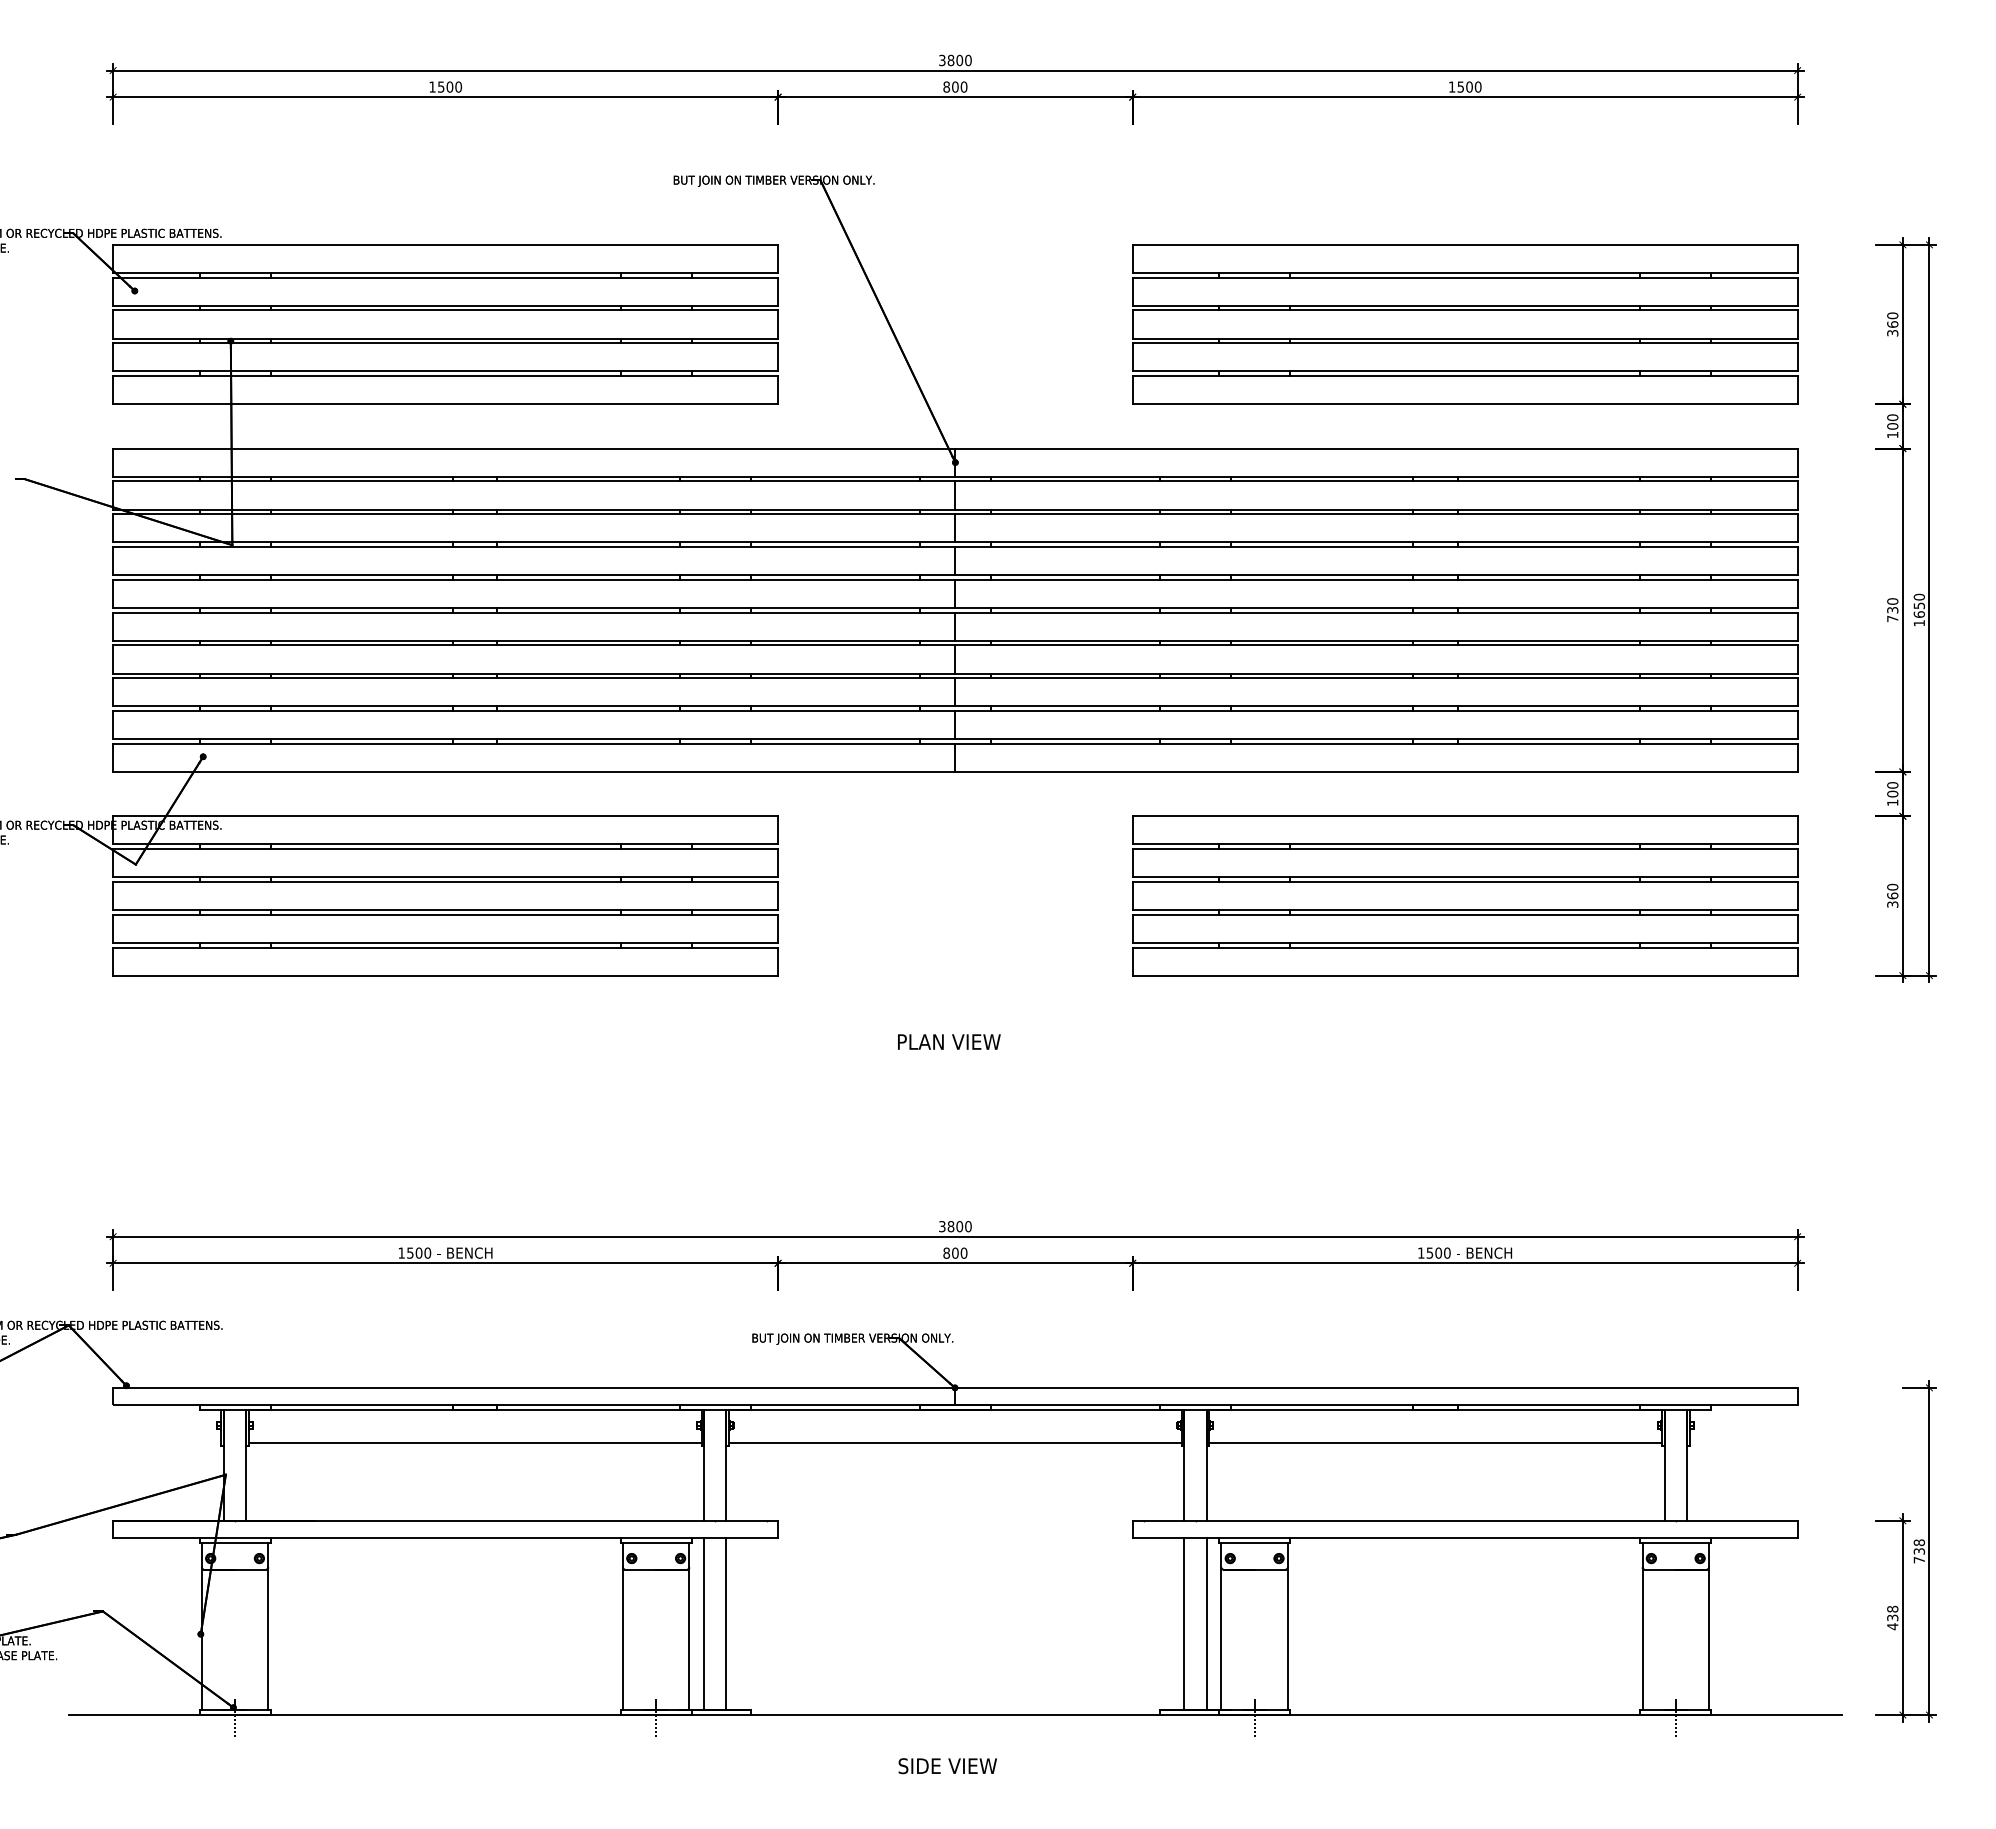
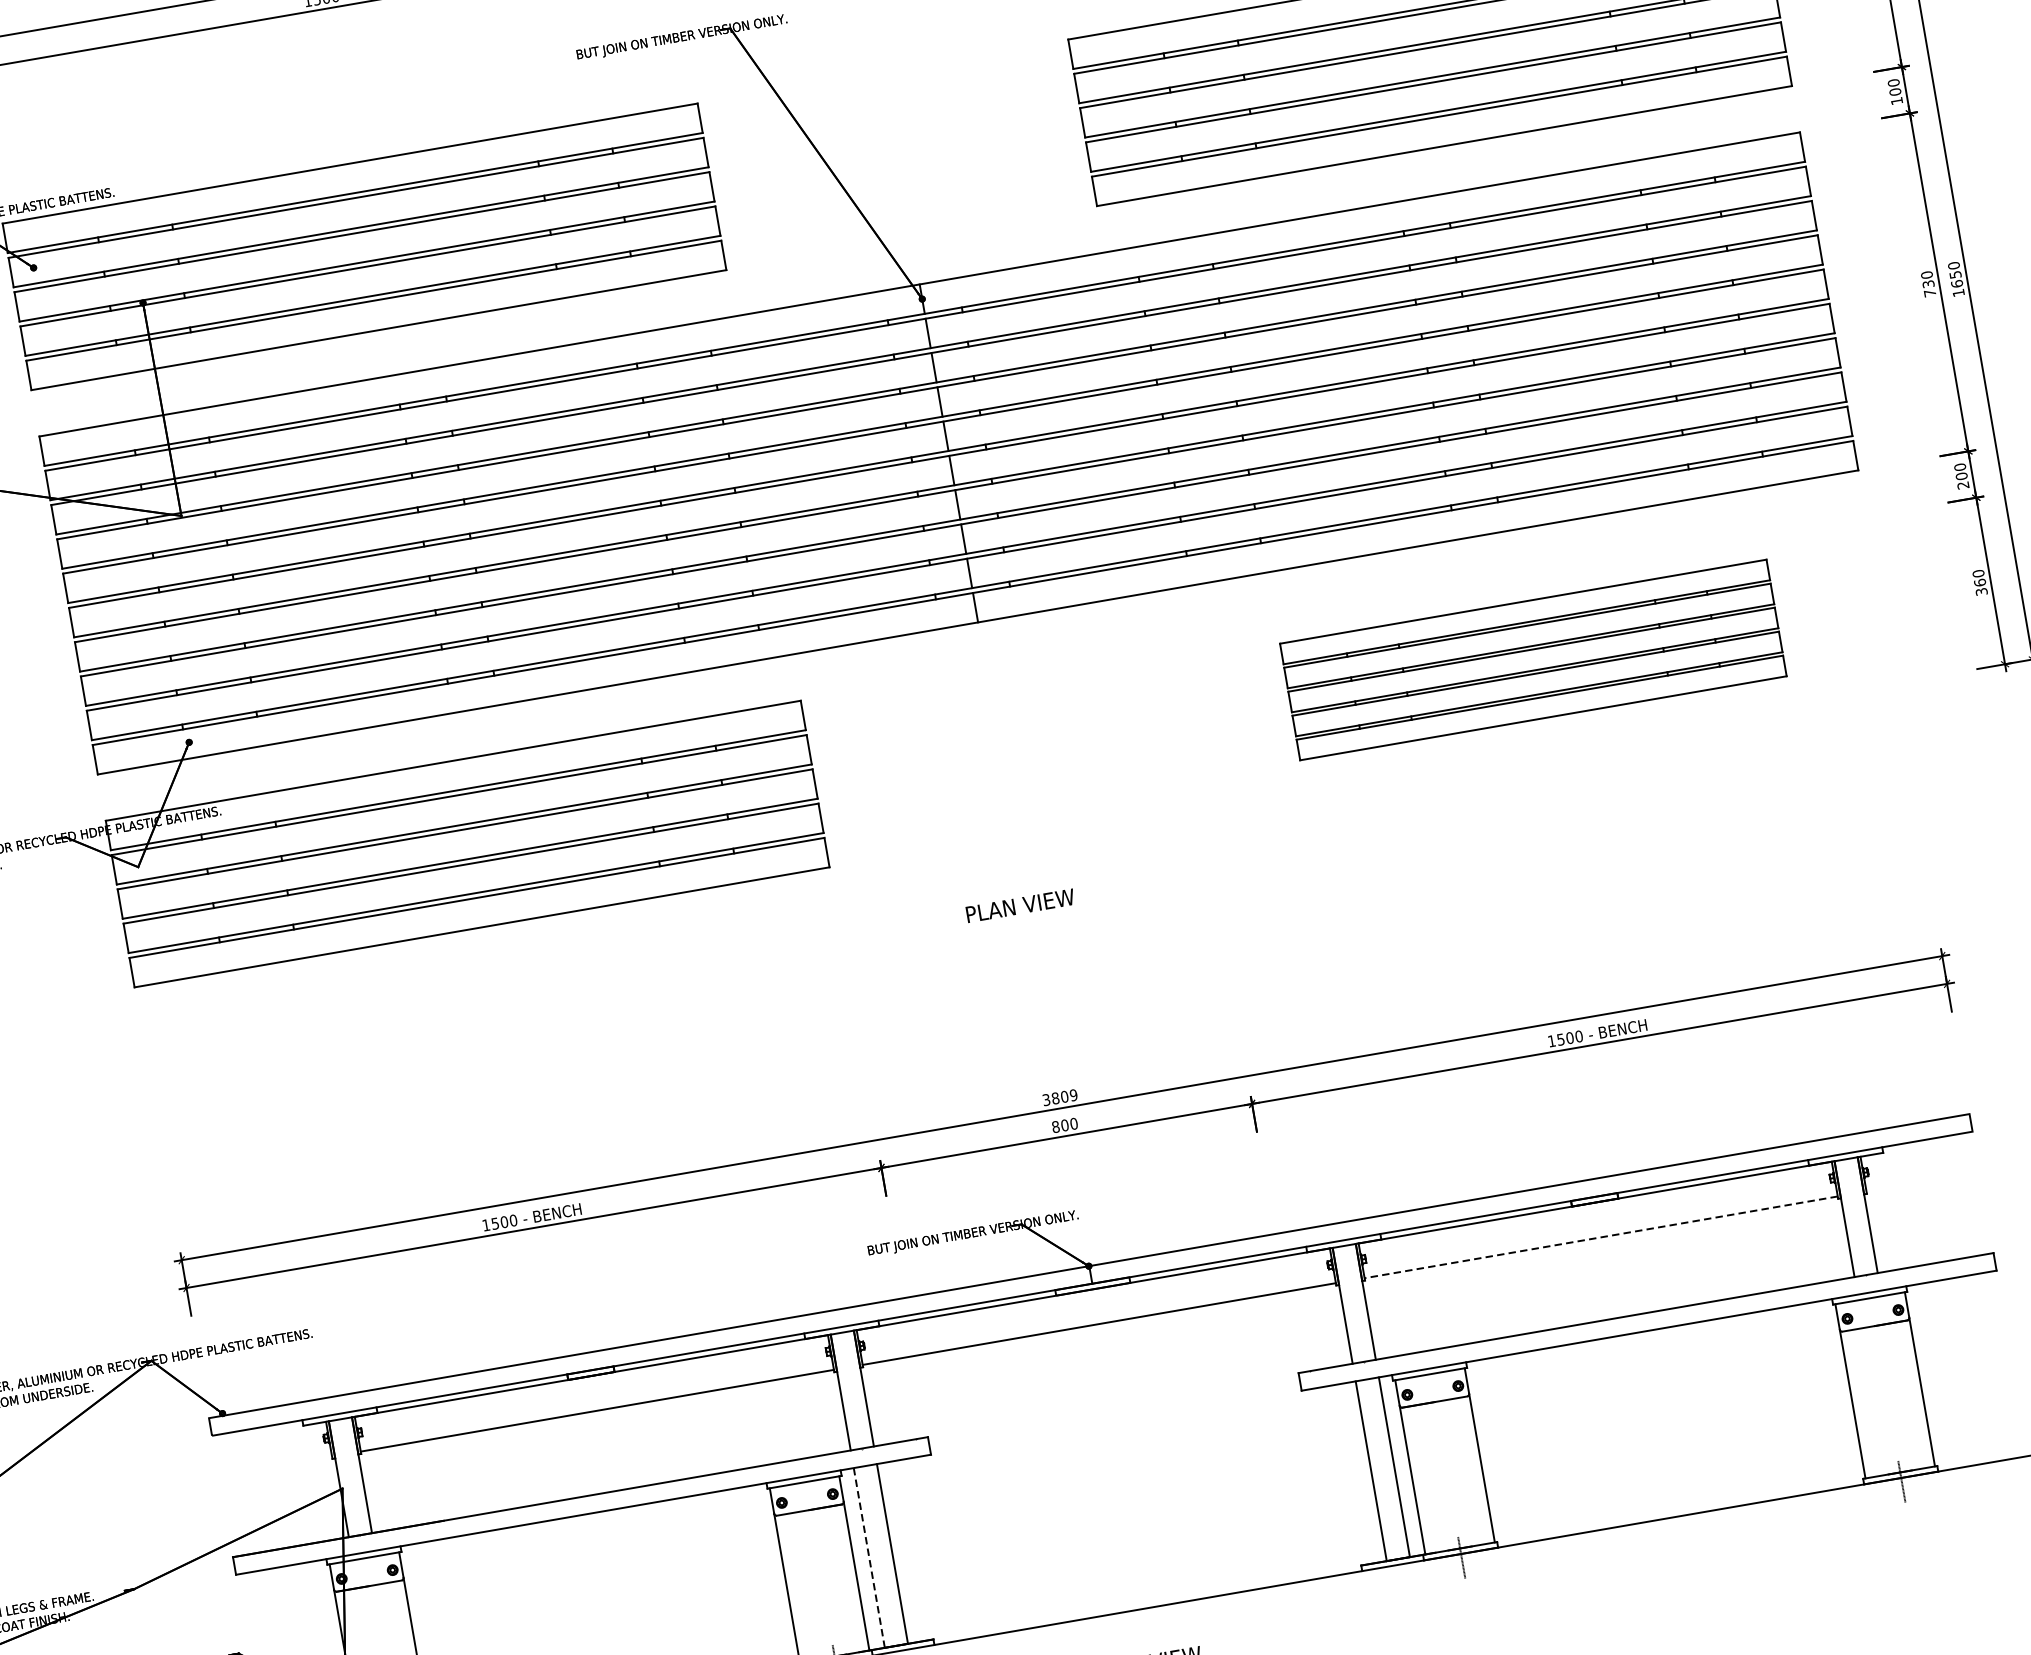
text: (1892, 802) -> (1962, 485), 100 -> 200
part: (1465, 895) -> (1533, 659), size x0.7
text: (968, 1226) -> (1073, 1095), 3800 -> 3809
line: (1435, 1443) -> (1601, 1237), solid -> dashed
line: (704, 1623) -> (869, 1557), solid -> dashed

